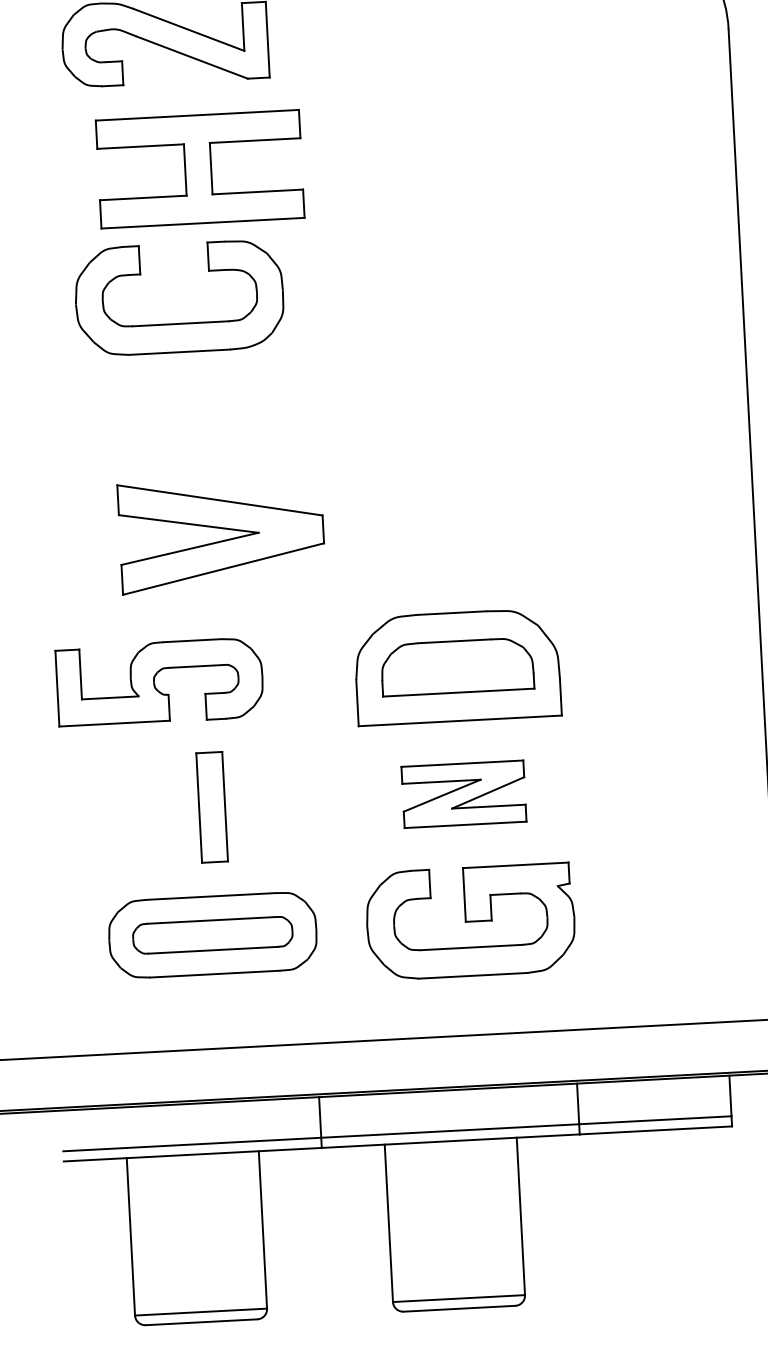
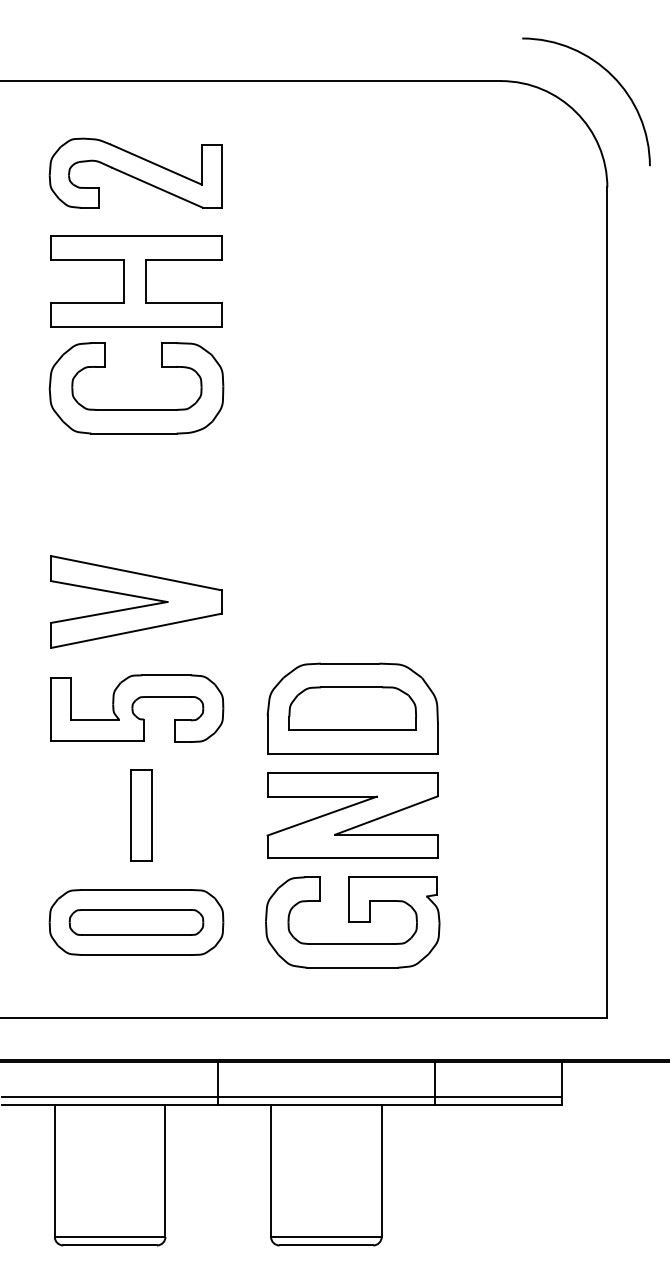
part: (200, 169) -> (136, 281), moved
part: (221, 534) -> (136, 601), moved
part: (160, 682) -> (137, 708), moved
part: (463, 794) -> (352, 815), size x1.67

